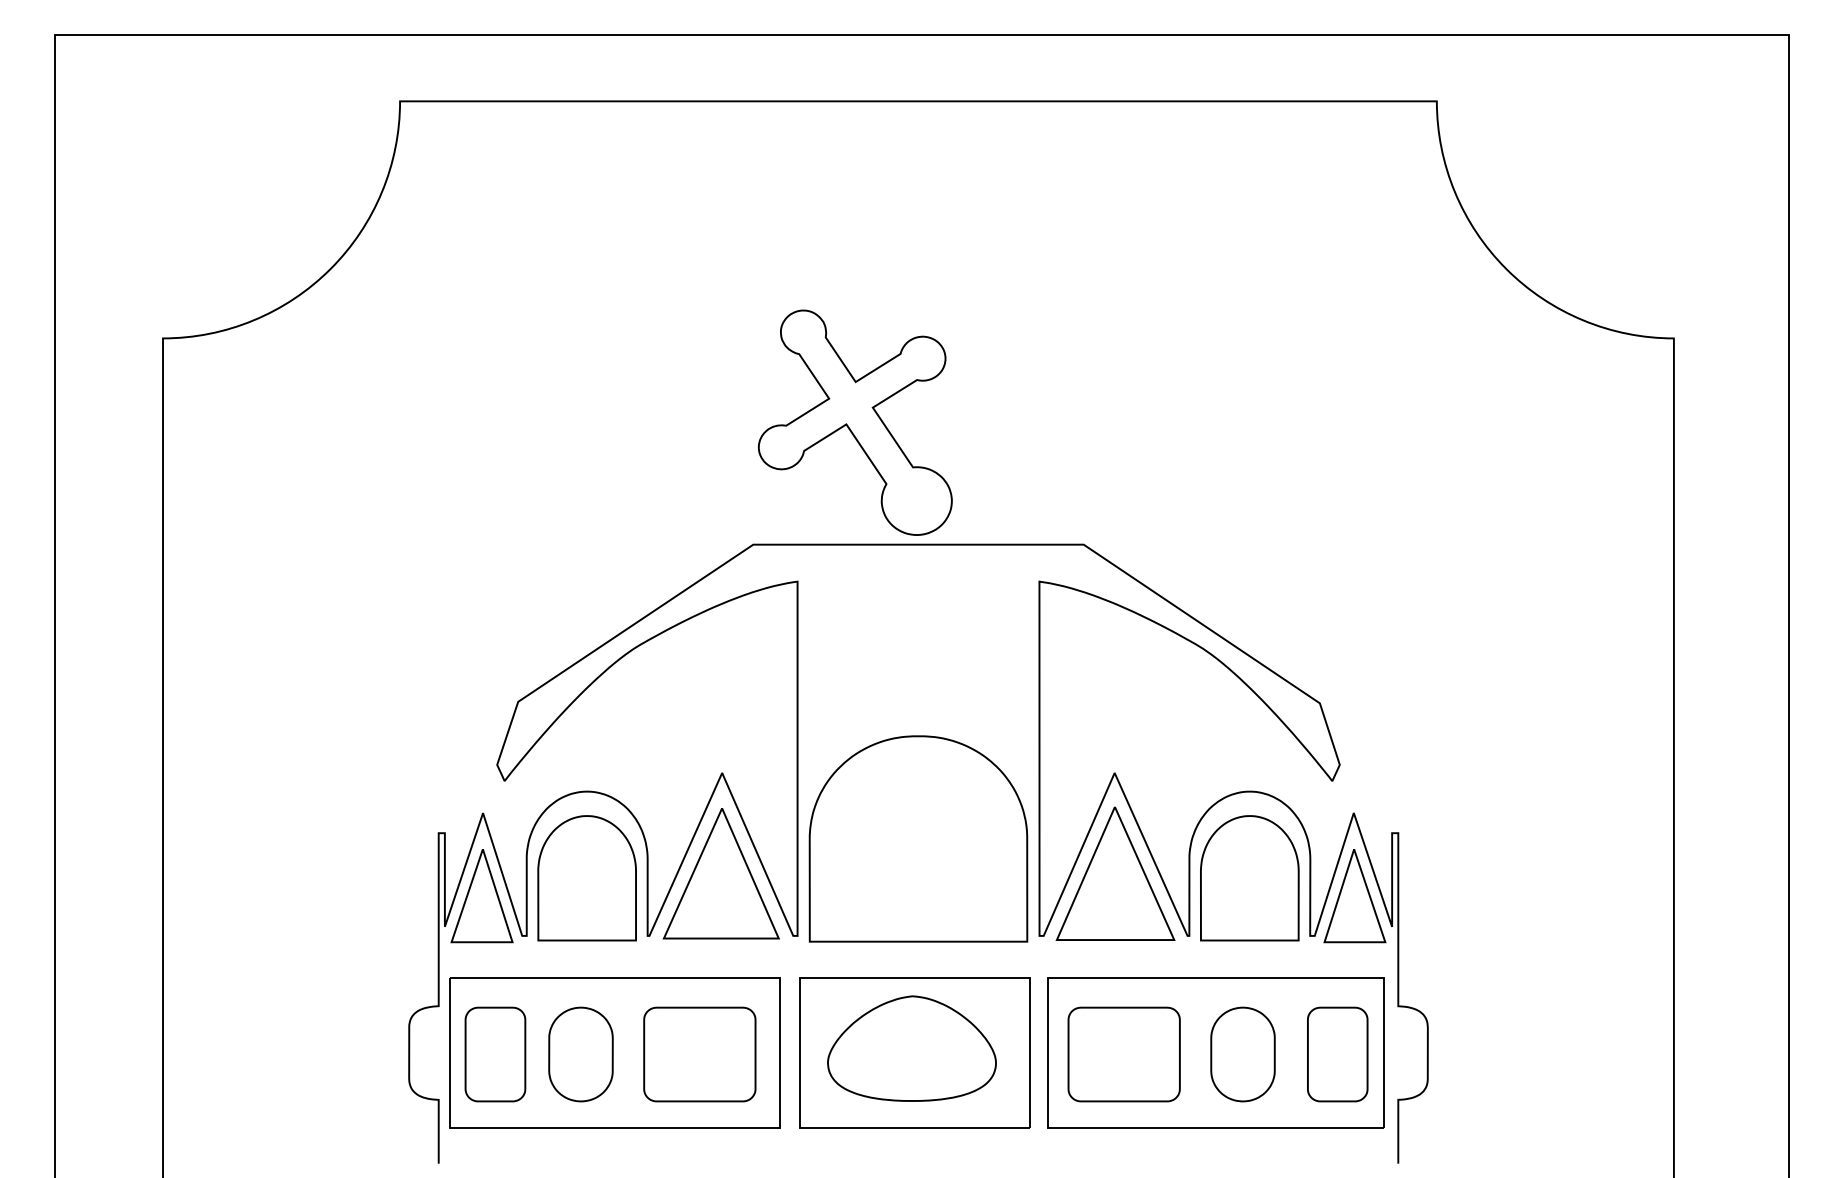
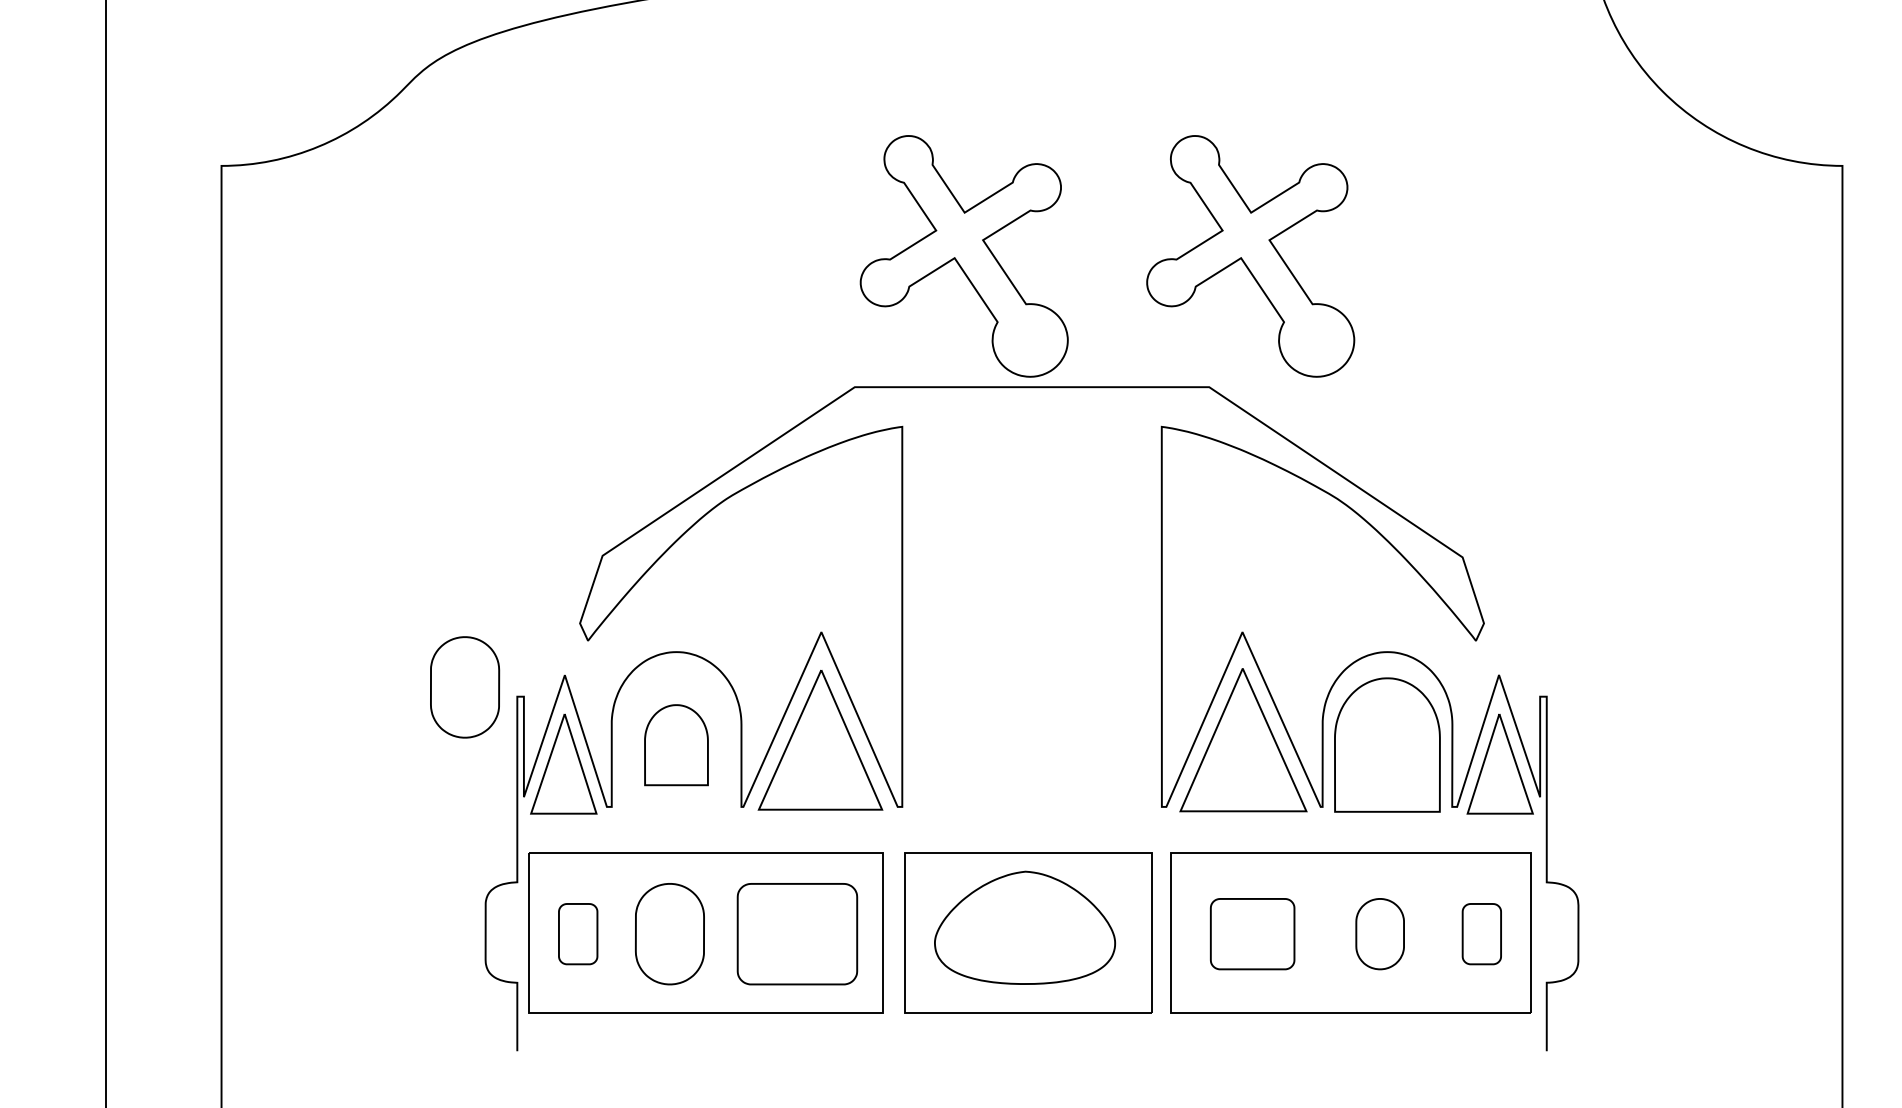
part: (1122, 422) -> (1250, 256), added
part: (389, 824) -> (464, 687), added
part: (918, 838) -> (1032, 702), removed
part: (586, 878) -> (675, 745), size x0.6
part: (495, 1054) -> (578, 934), size x0.6
part: (1123, 1054) -> (1251, 934), size x0.7
part: (1242, 1054) -> (1379, 934), size x0.7
part: (1337, 1054) -> (1481, 934), size x0.6

